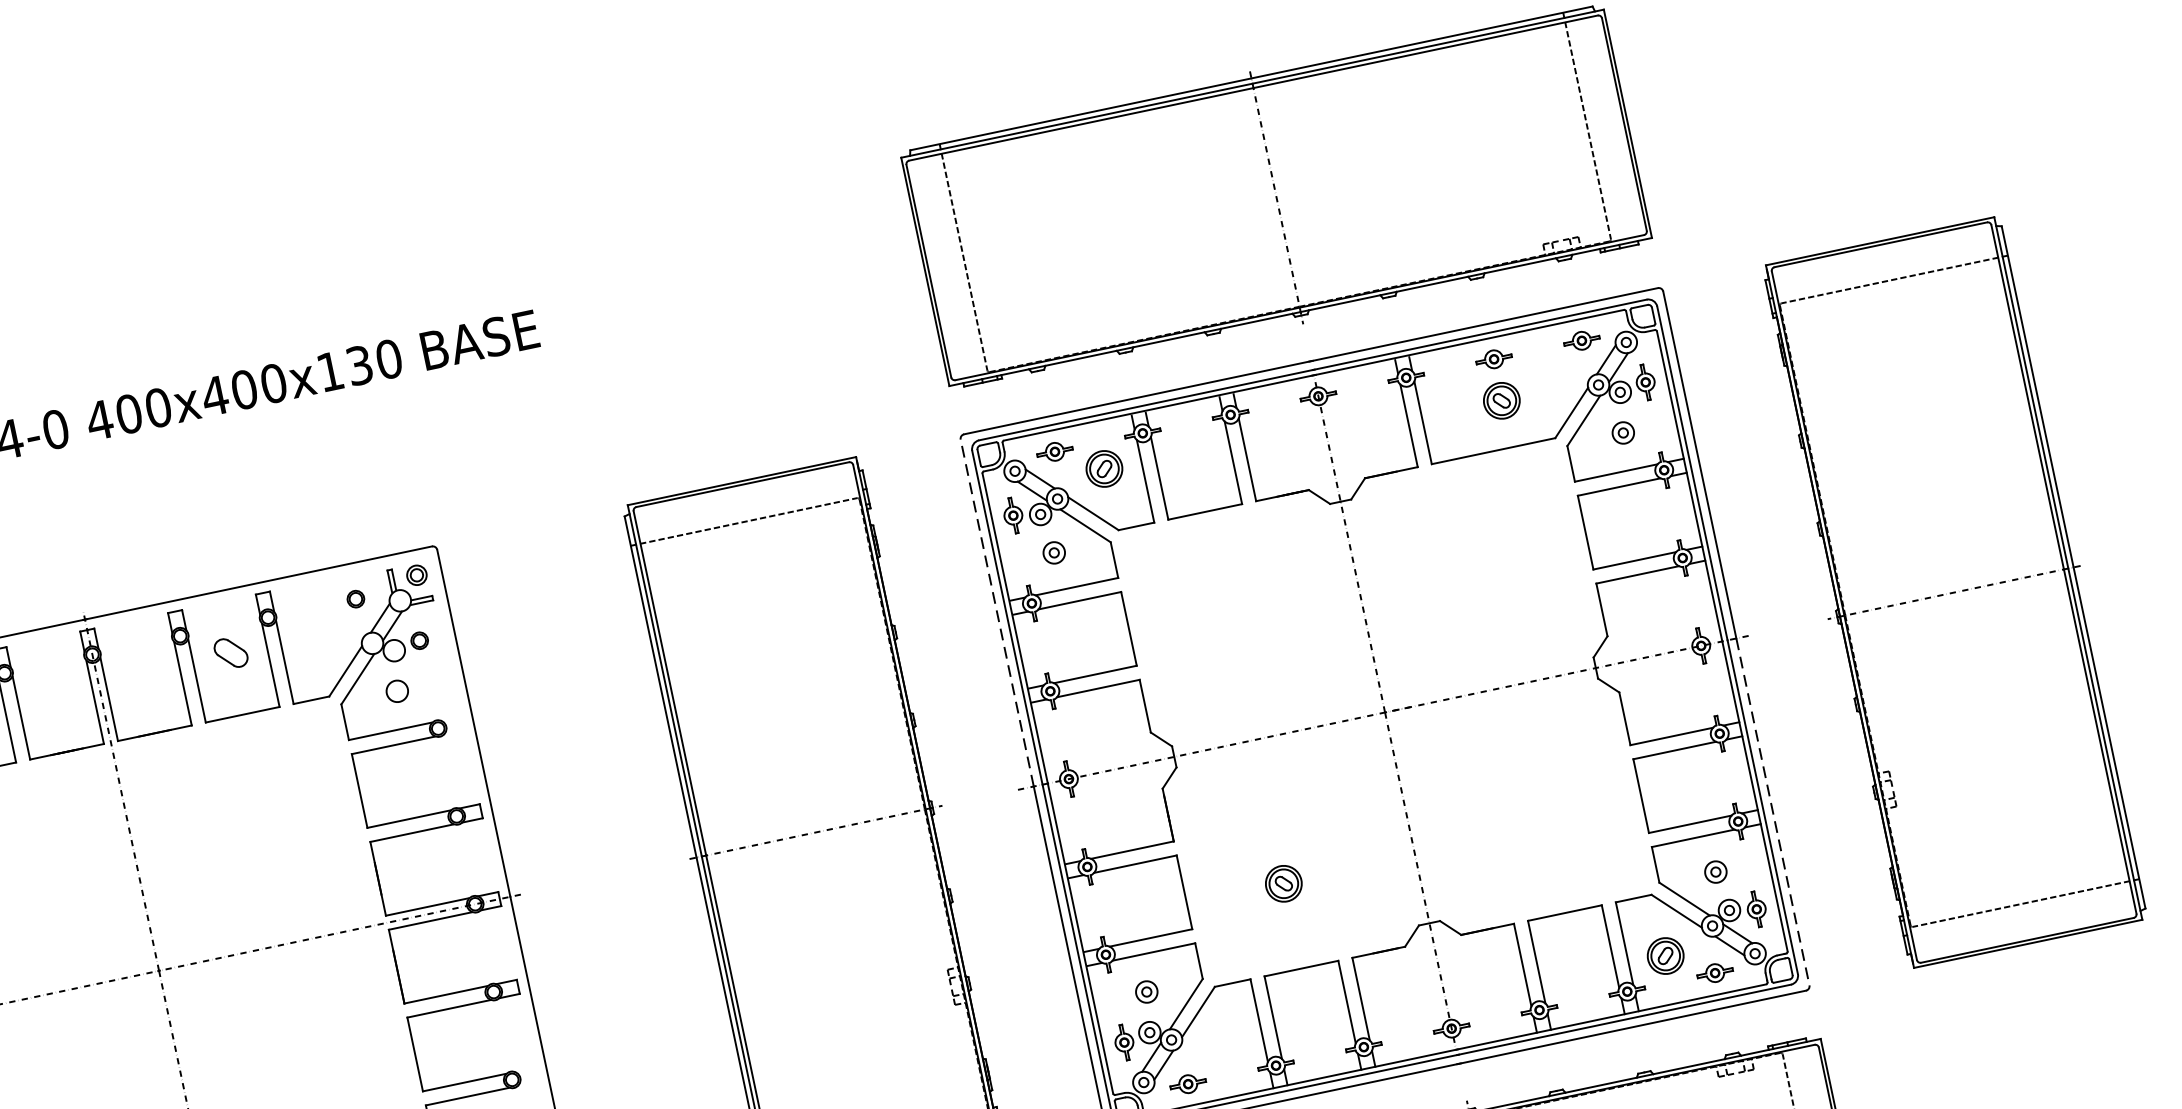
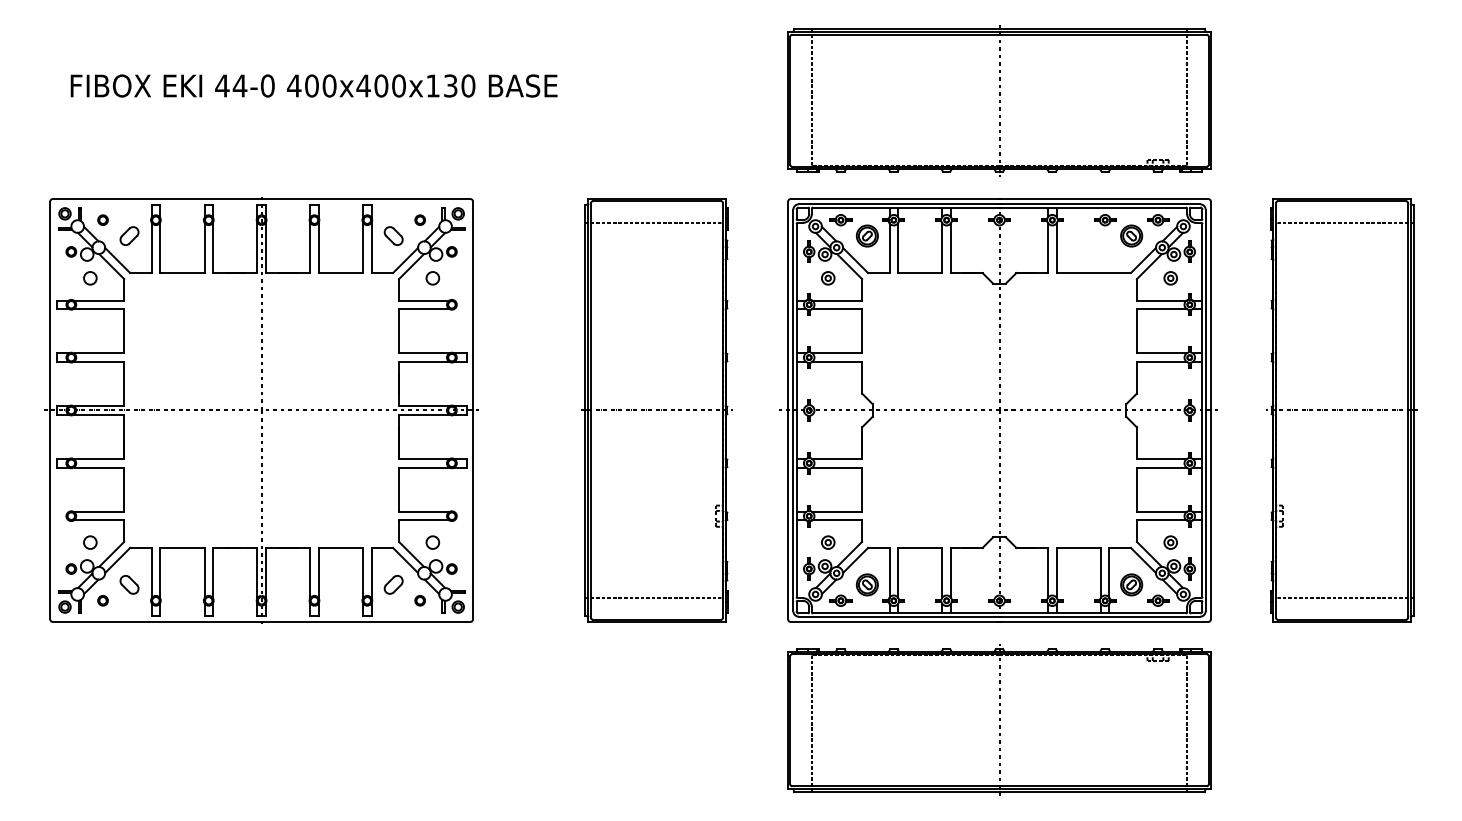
part: (1501, 399) -> (1131, 235), moved
line: (997, 611) -> (788, 305), dashed -> solid
part: (230, 652) -> (393, 235), moved
line: (1772, 813) -> (1210, 515), dashed -> solid
part: (1282, 883) -> (866, 584), moved

